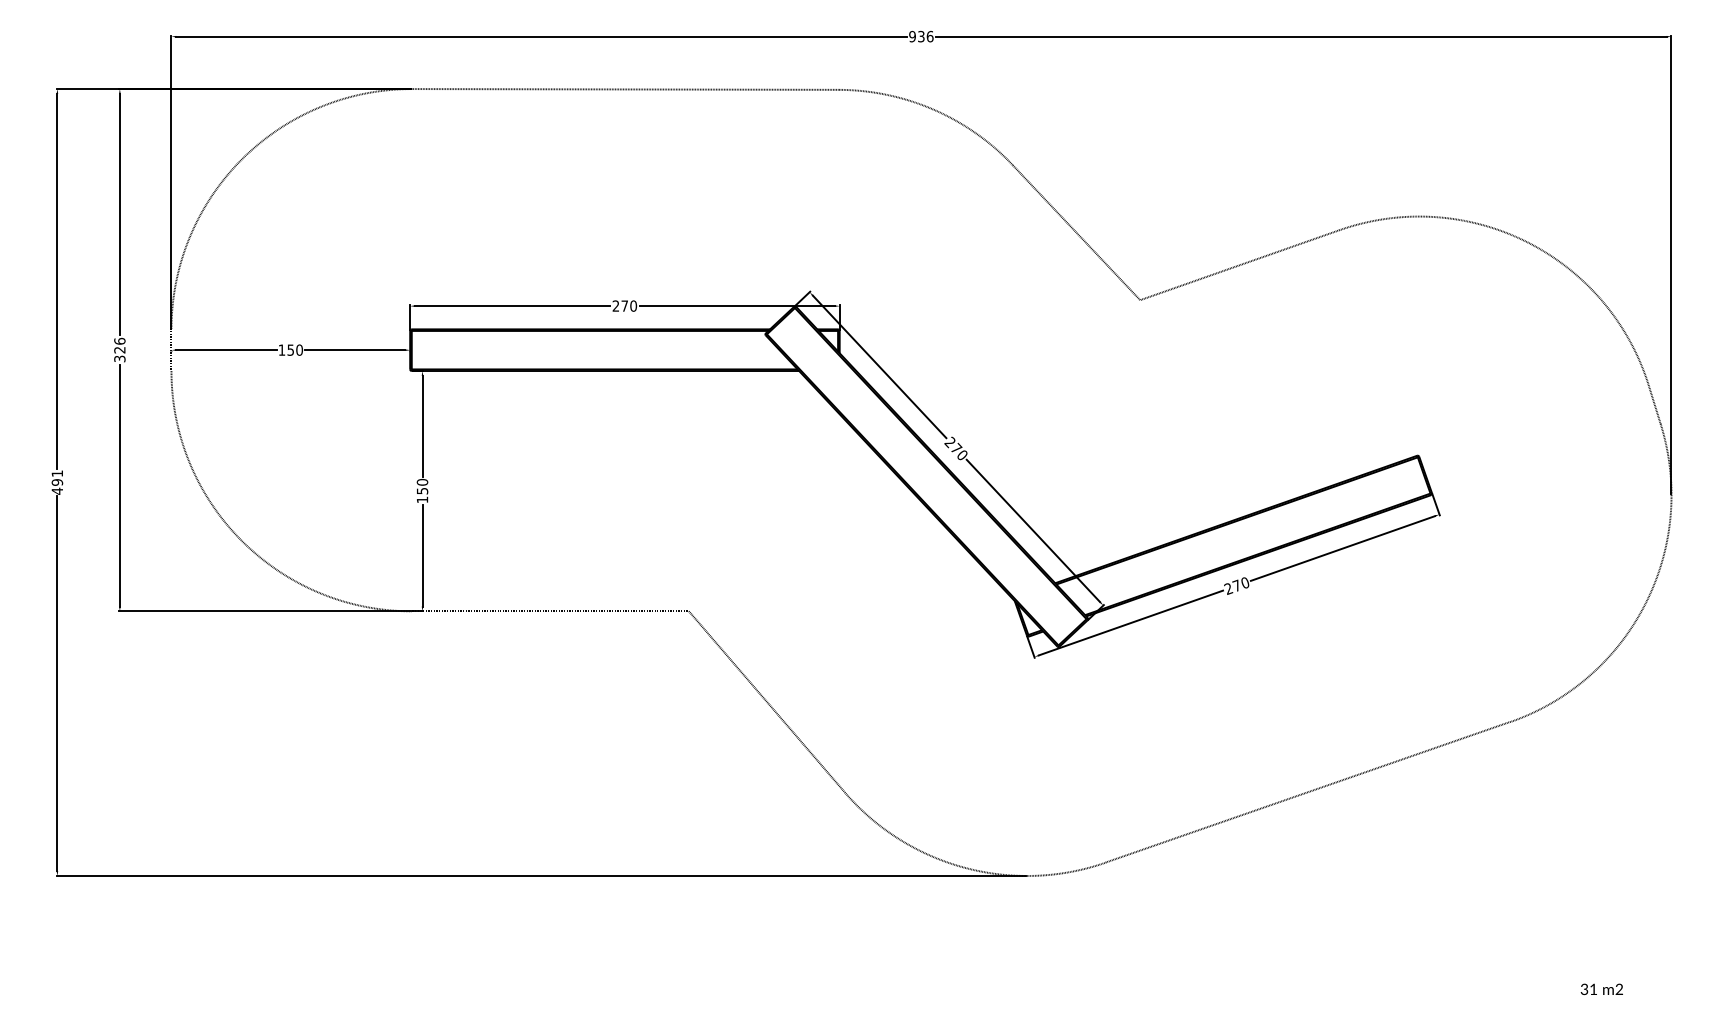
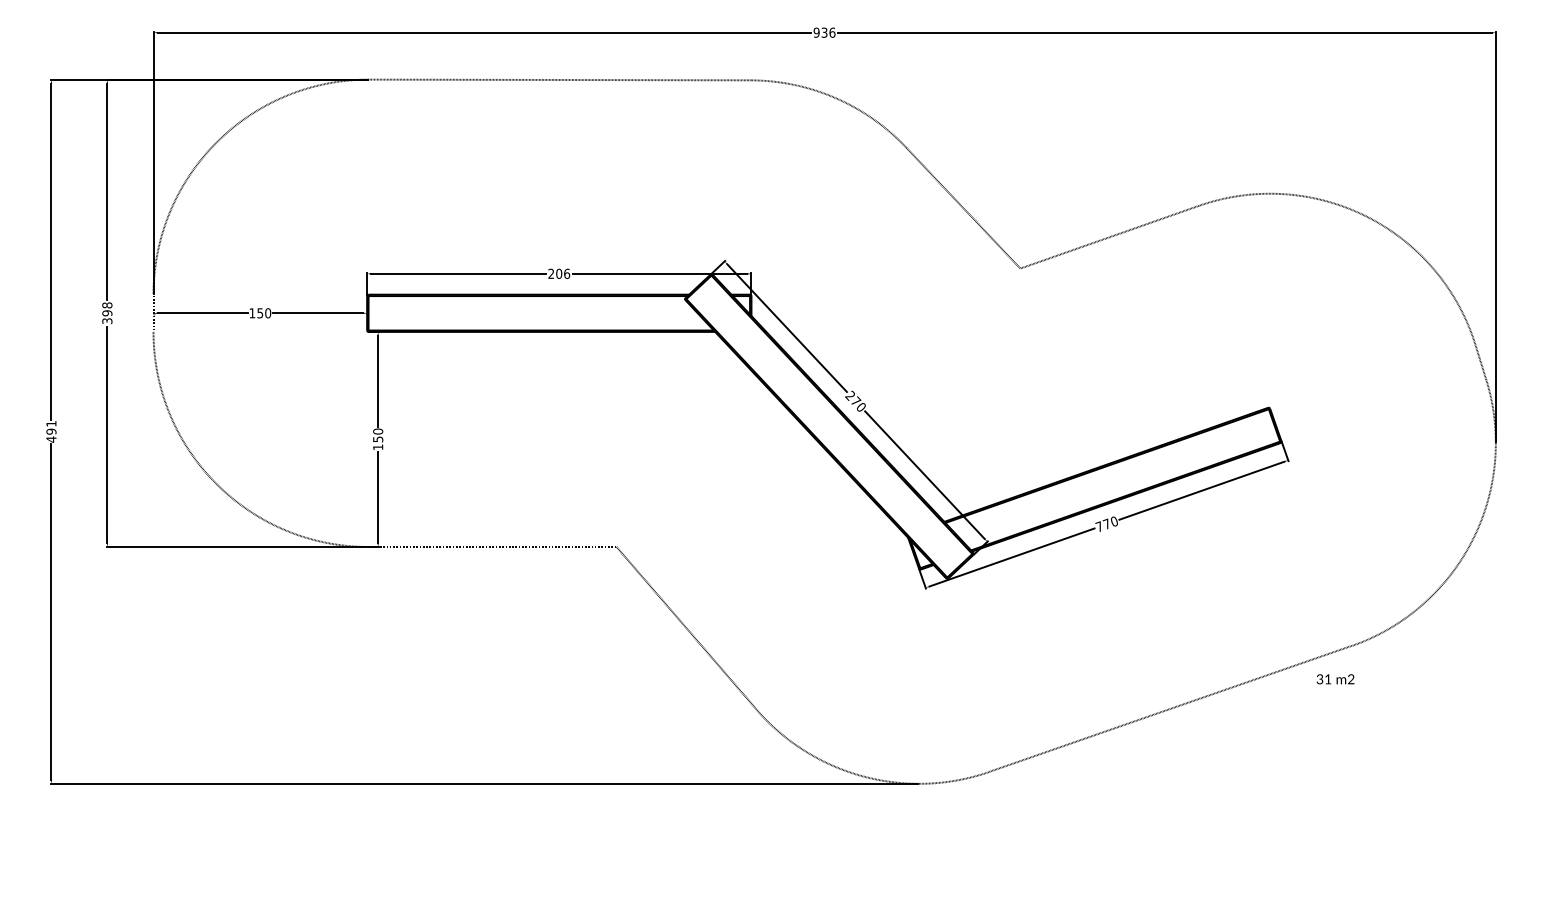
text: (629, 305) -> (563, 273), 270 -> 206
text: (120, 345) -> (107, 309), 326 -> 398
text: (1228, 588) -> (1099, 526), 270 -> 770
text: (1601, 989) -> (1335, 679), moved

